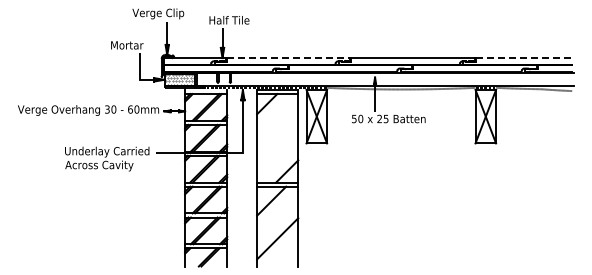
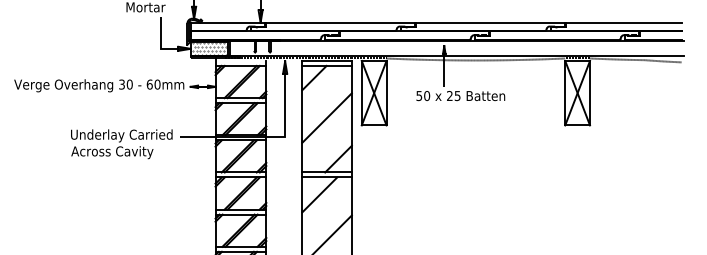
line: (288, 58) -> (340, 23), dashed -> solid
line: (524, 58) -> (624, 23), dashed -> solid
line: (277, 136) -> (326, 117), added

